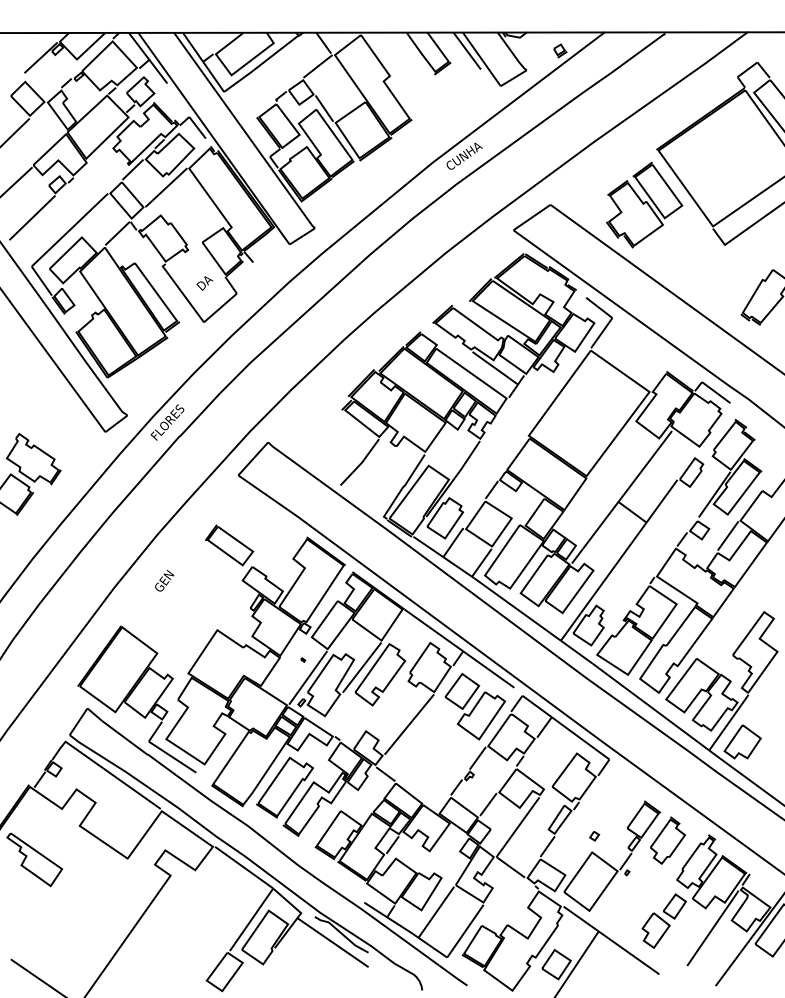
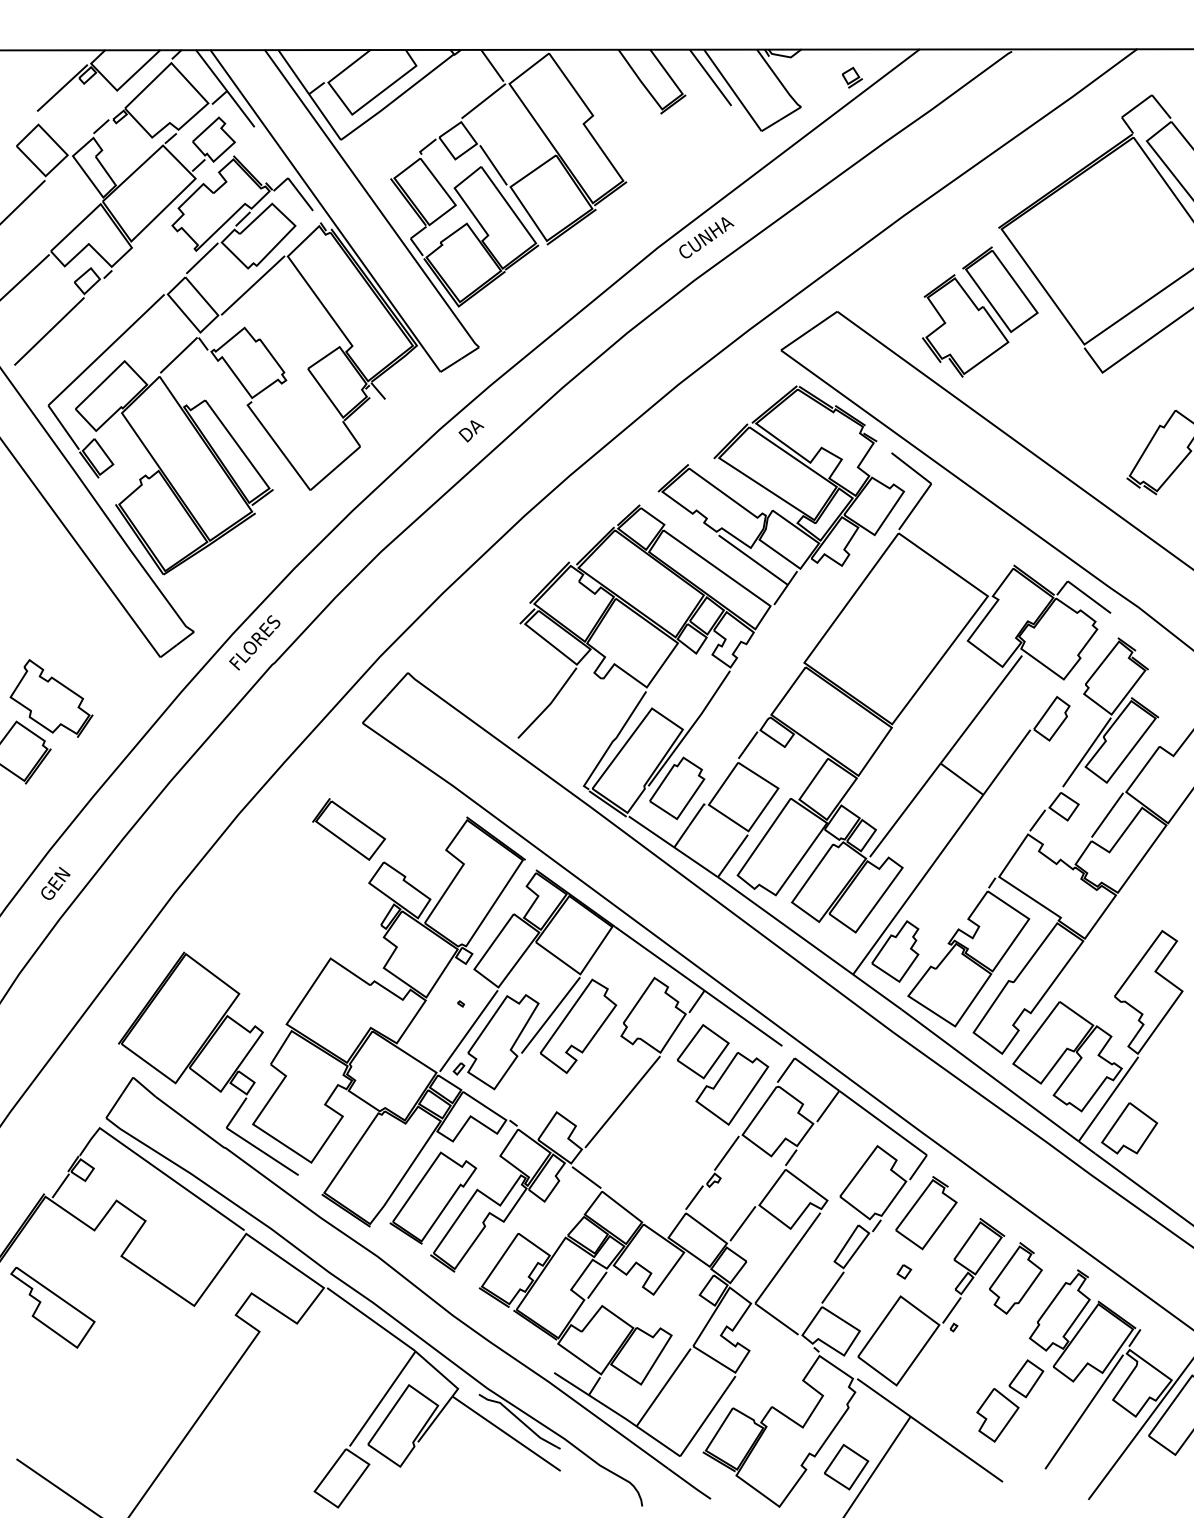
text: (204, 283) -> (470, 431), moved
text: (164, 580) -> (55, 882), moved
part: (608, 797) -> (925, 1212), added

